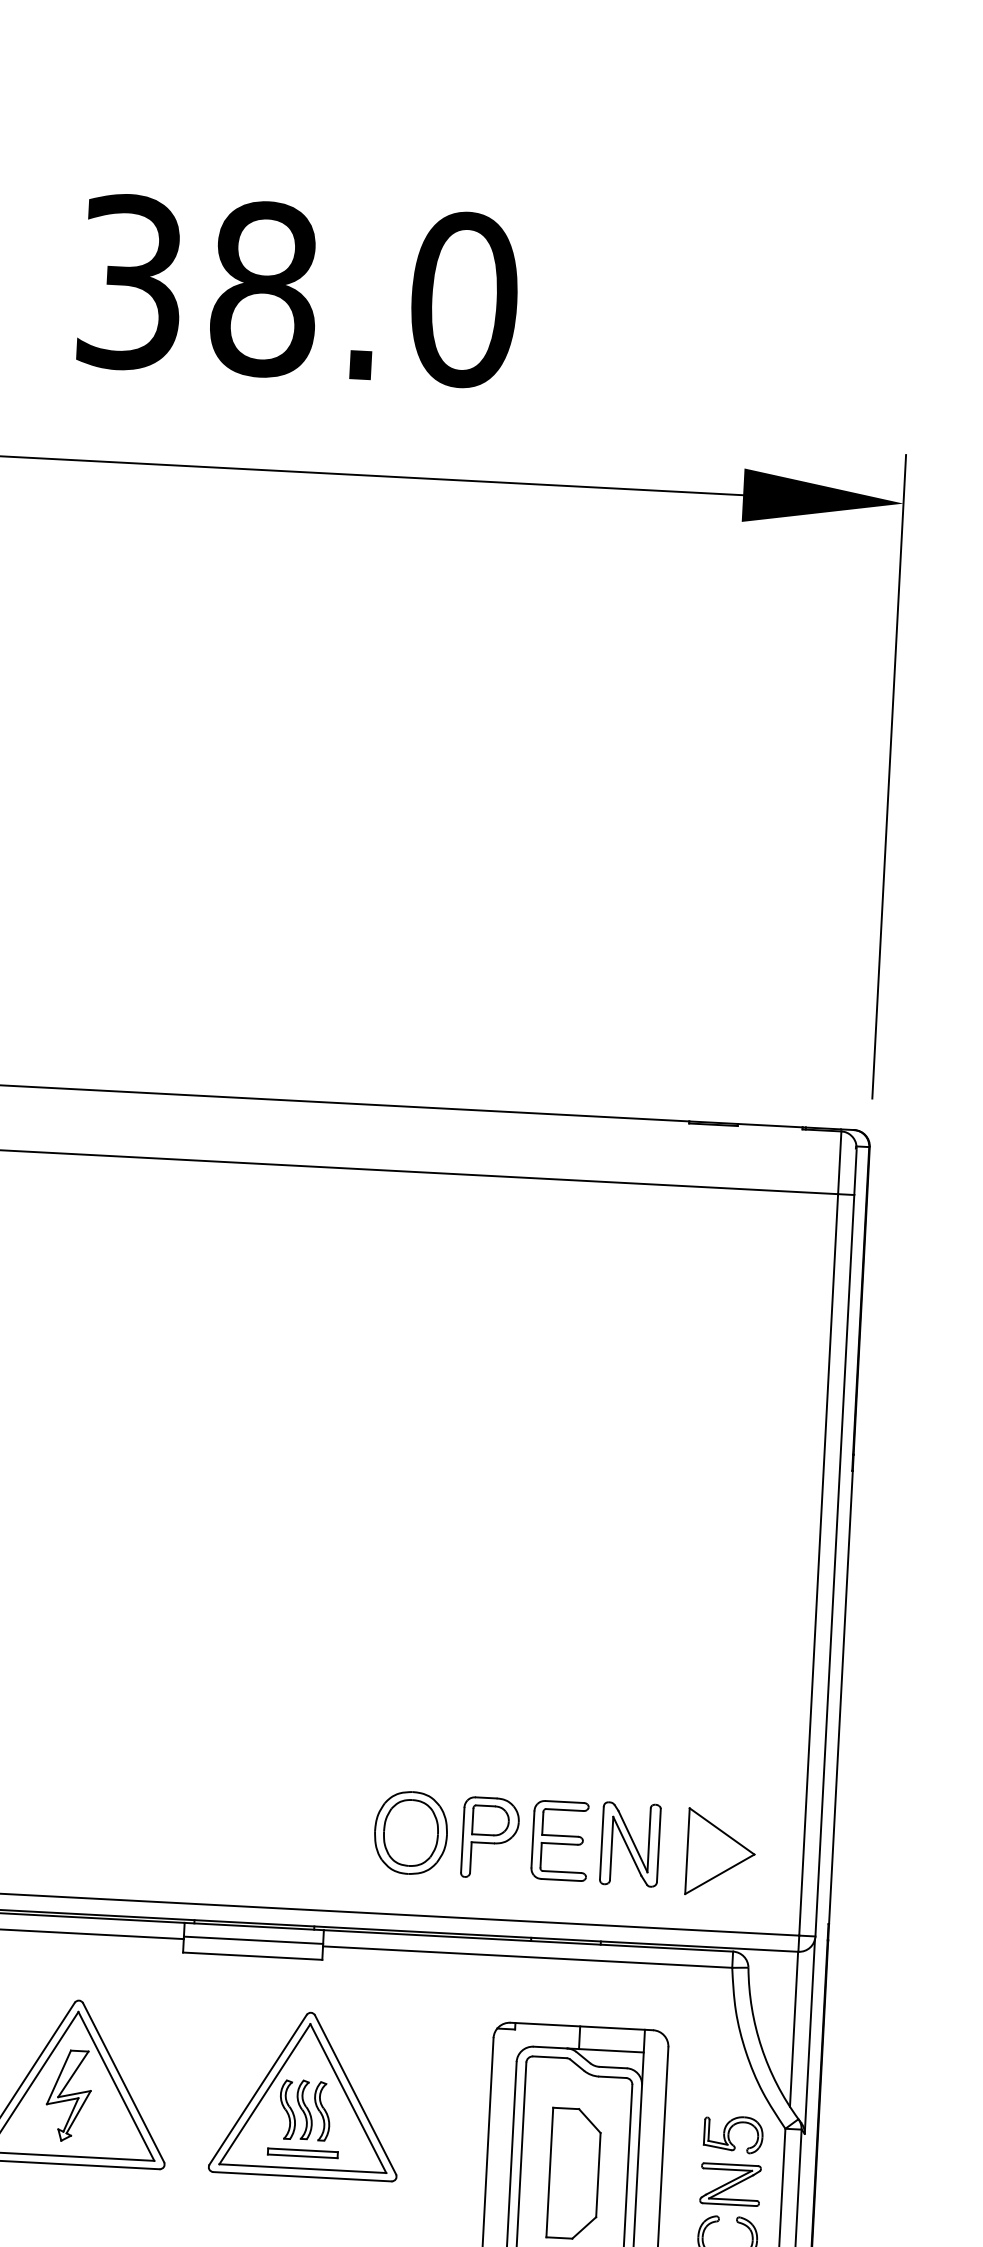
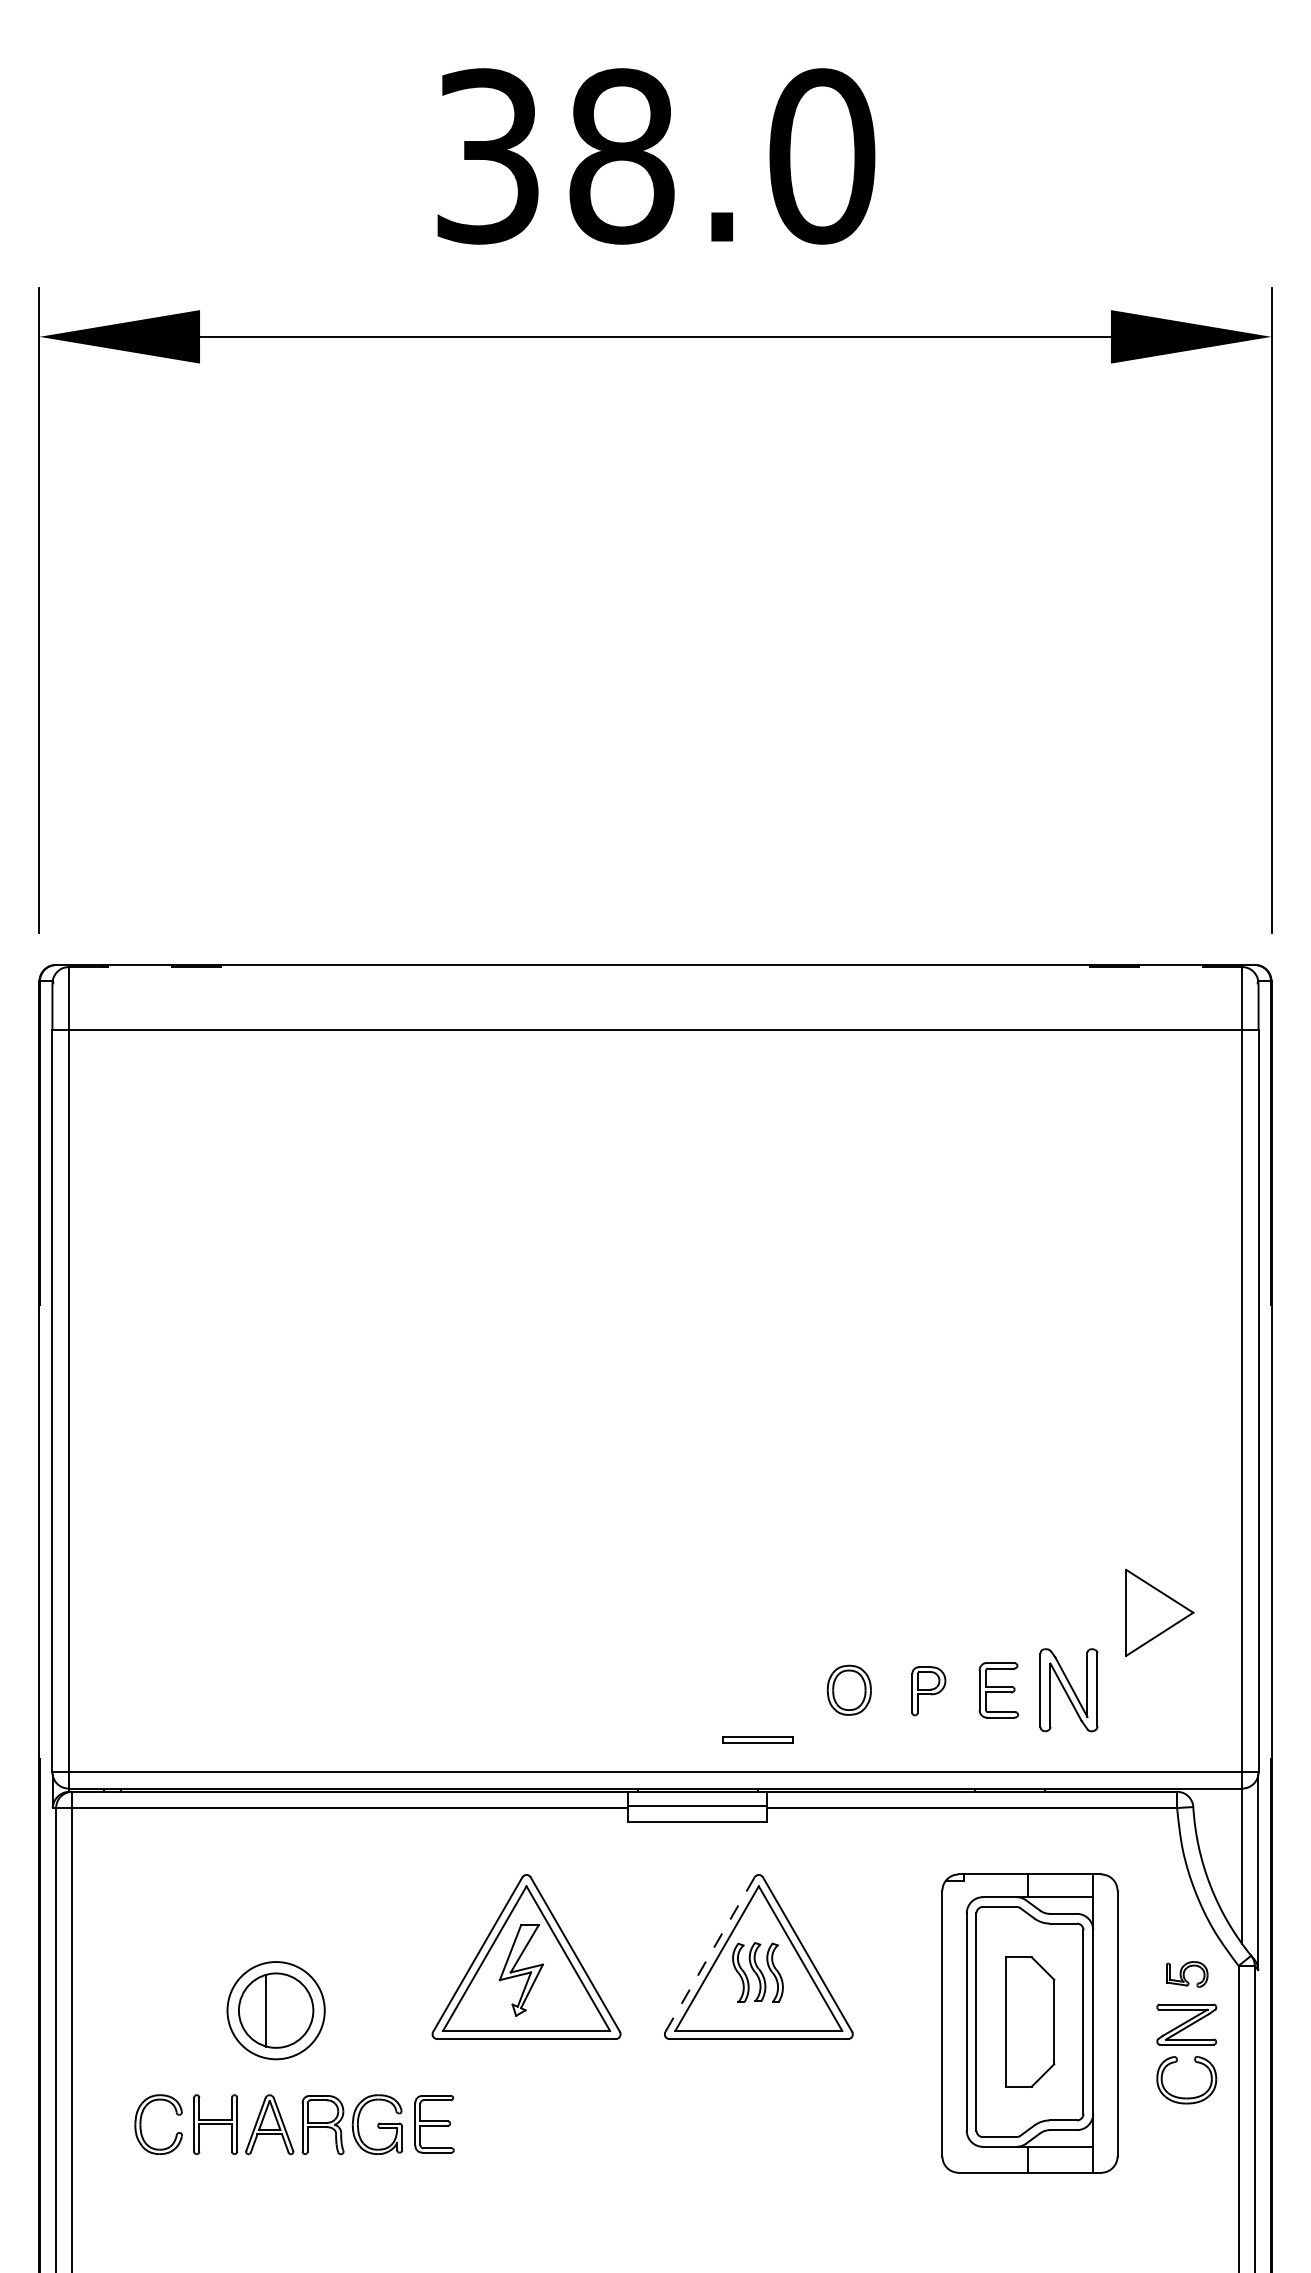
part: (411, 1833) -> (849, 1690), size x0.6
part: (490, 1838) -> (928, 1691), size x0.6
part: (560, 1841) -> (998, 1690), size x0.7
part: (720, 1852) -> (1159, 1612), moved
line: (257, 2090) -> (709, 1955), solid -> dashed
part: (733, 2134) -> (1187, 1974), size x0.7
part: (302, 2153) -> (757, 1739), moved

